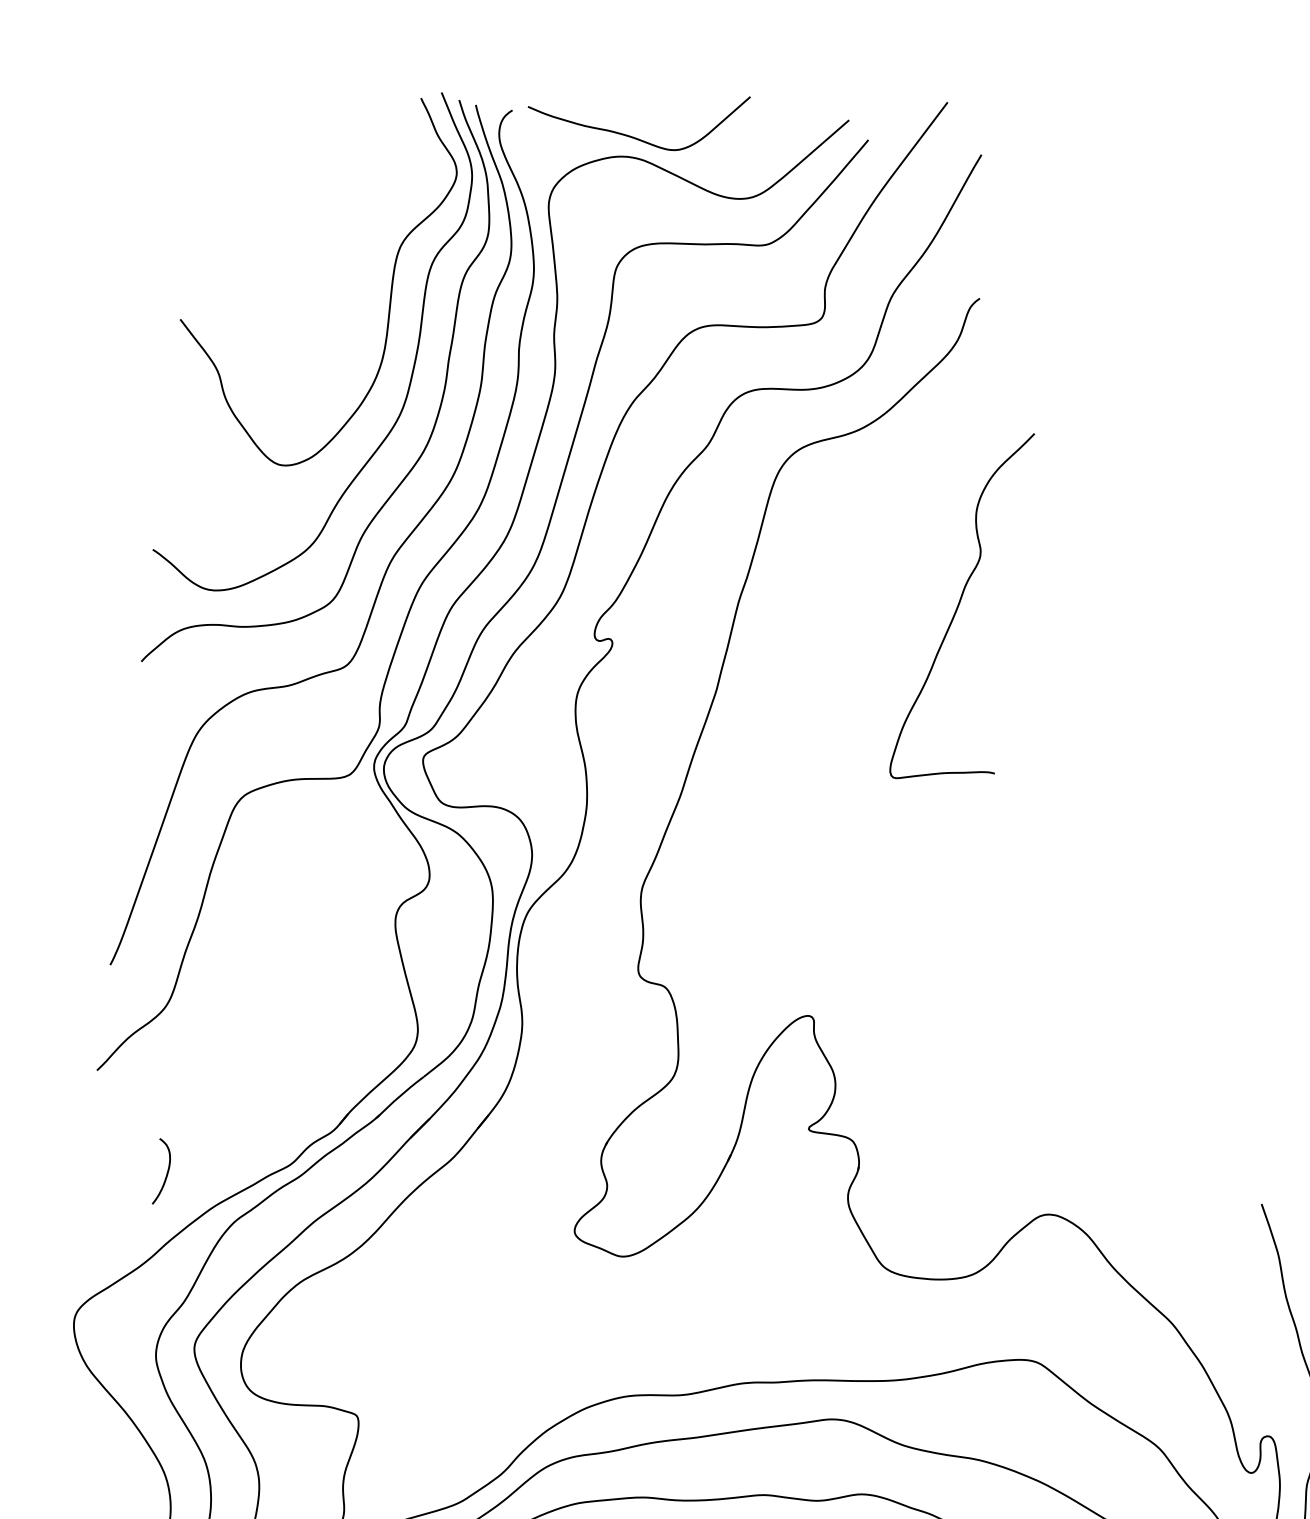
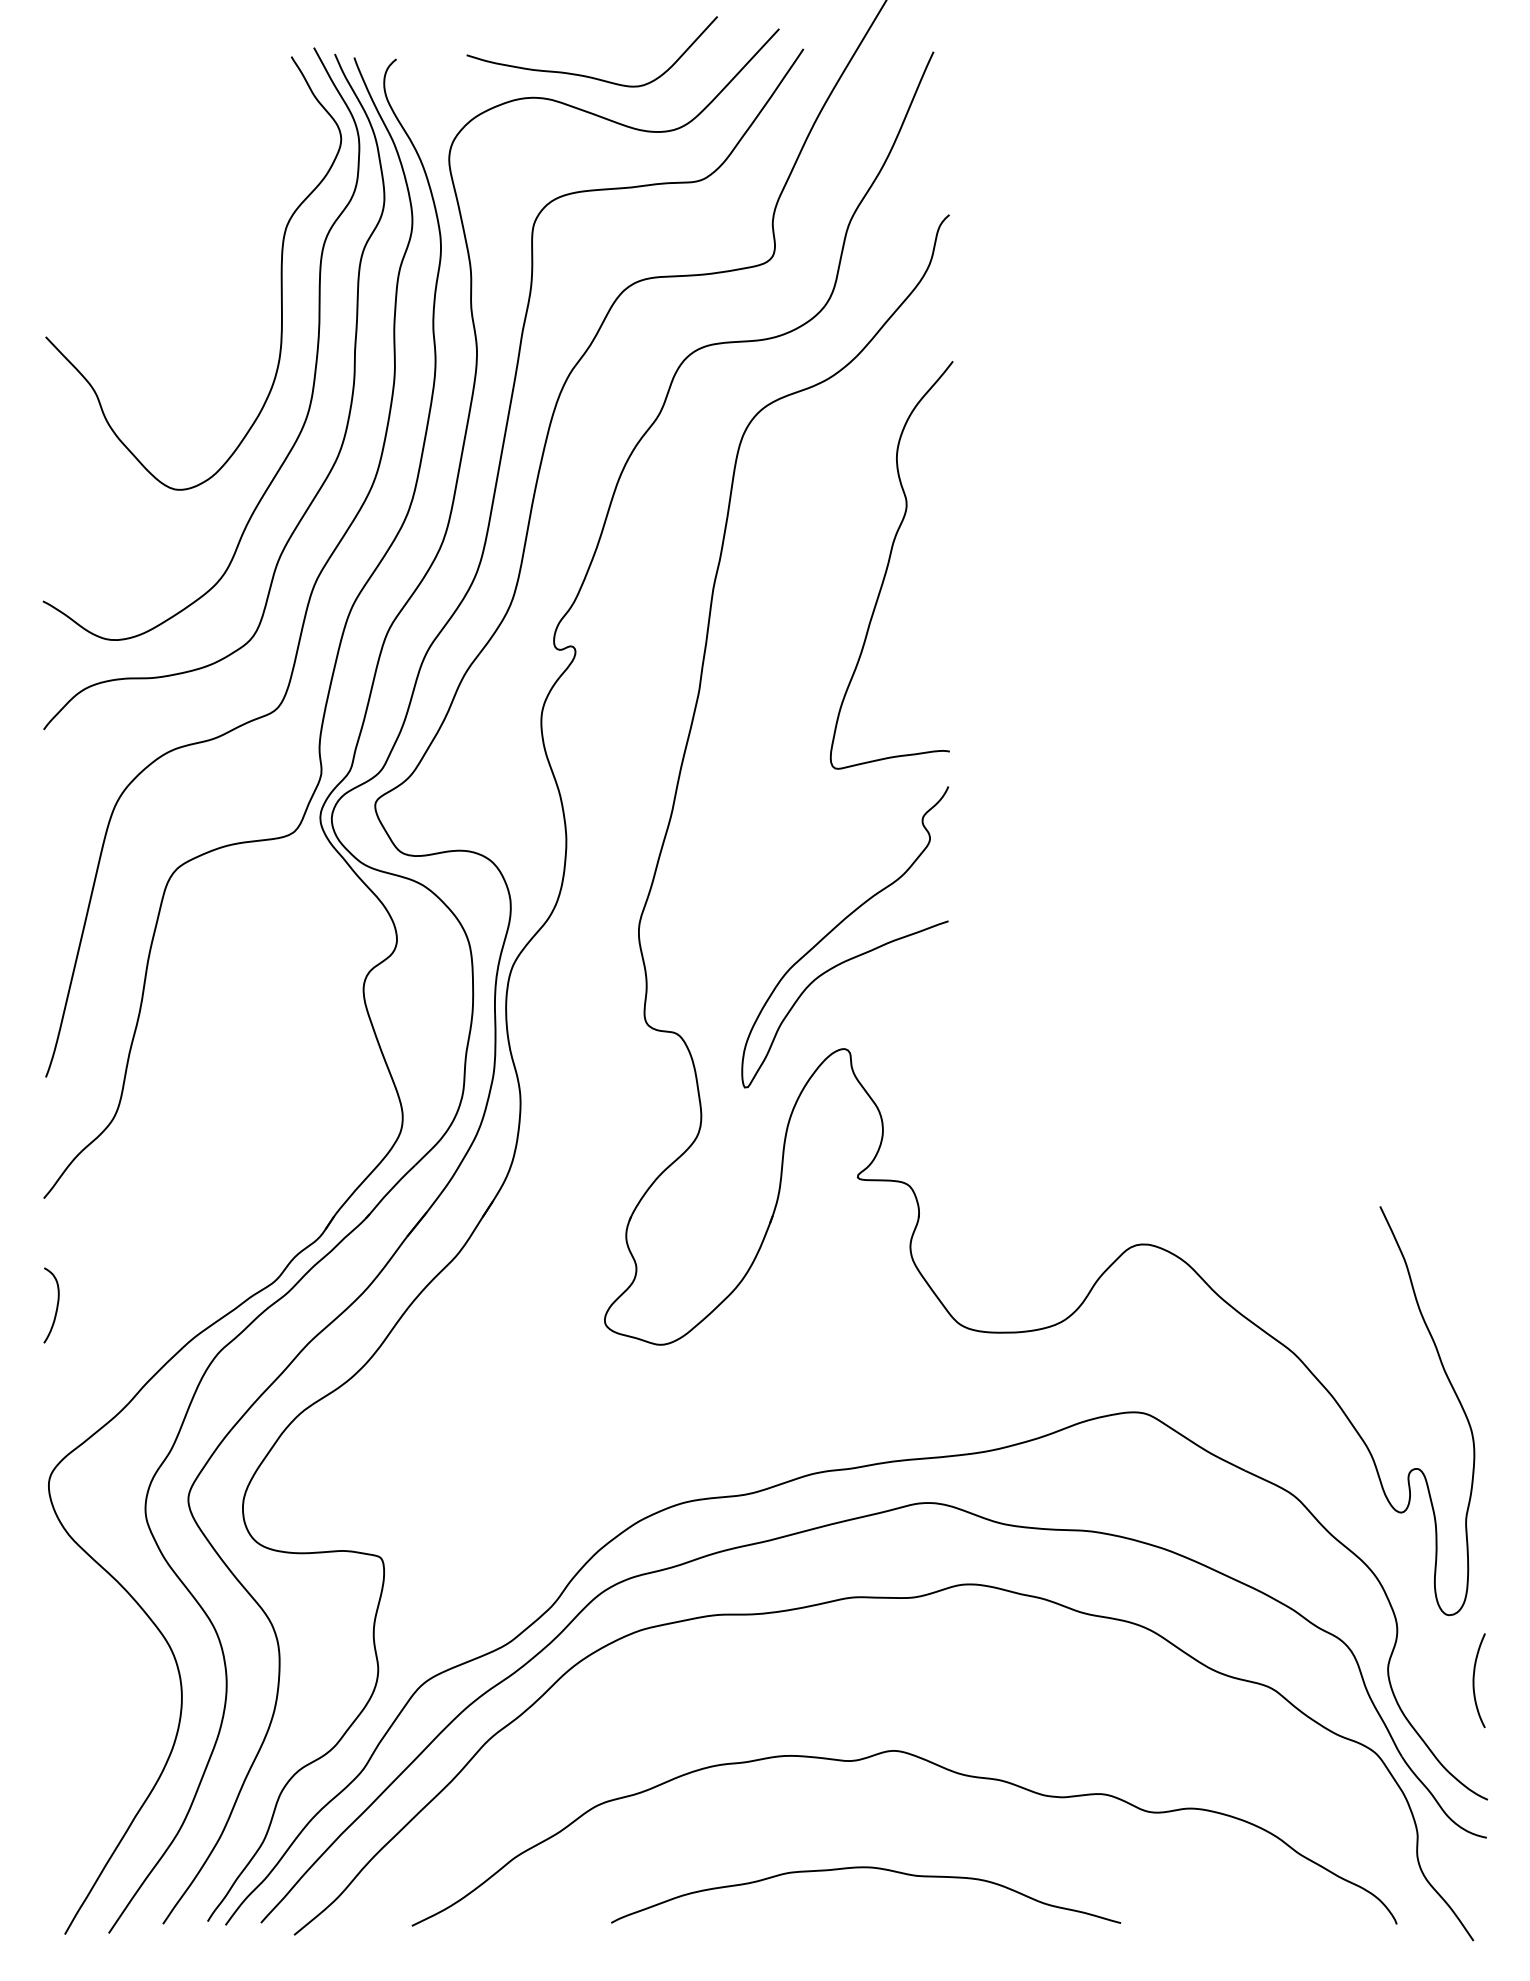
curve: (631, 135) -> (587, 75), moved
curve: (960, 603) -> (889, 563), moved
curve: (816, 907) -> (839, 925), added
curve: (166, 1172) -> (56, 1305), moved

